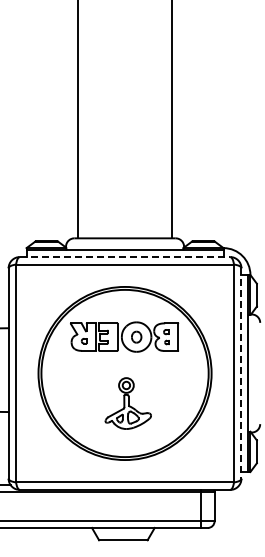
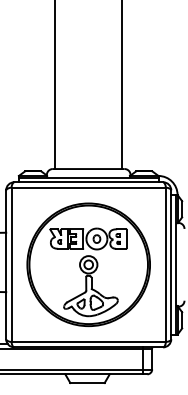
line: (125, 257) -> (89, 182), dashed -> solid
line: (241, 374) -> (171, 265), dashed -> solid
part: (128, 403) -> (91, 286), size x1.67

